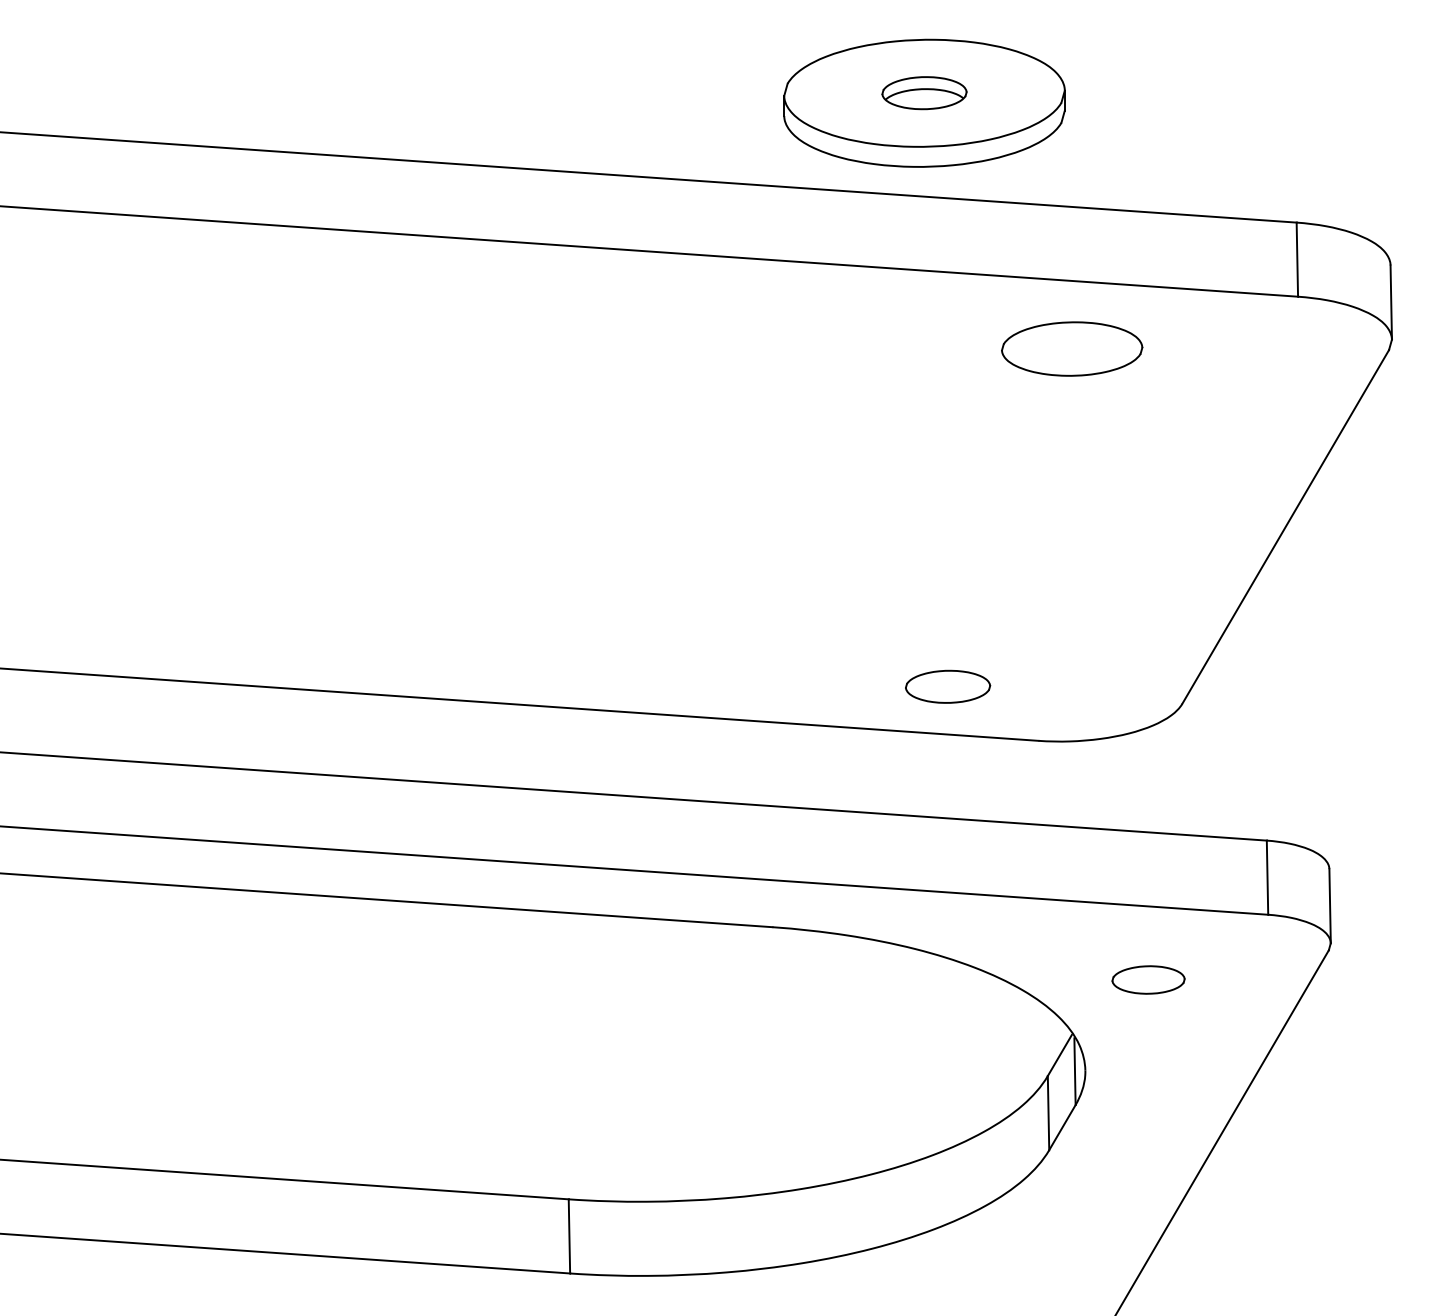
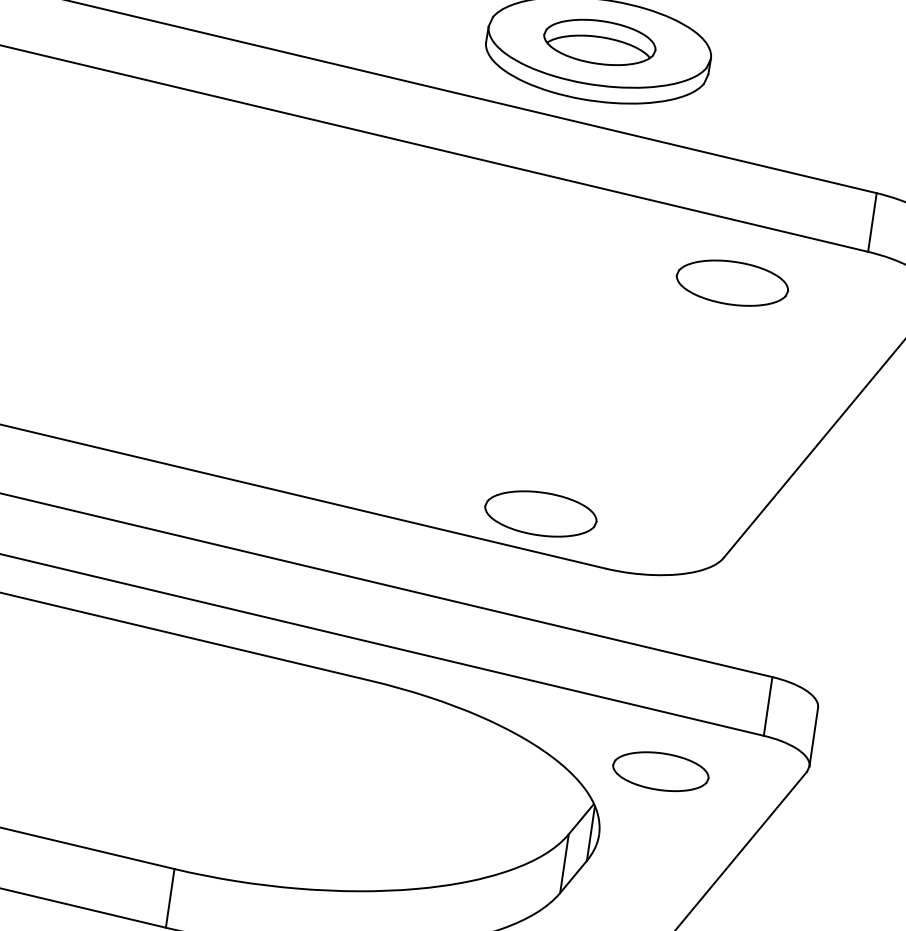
part: (924, 92) -> (599, 41), size x1.67
part: (1072, 348) -> (732, 282), moved
part: (947, 686) -> (540, 513), size x1.67
part: (1148, 979) -> (660, 771), size x1.67

